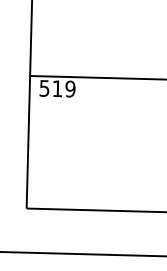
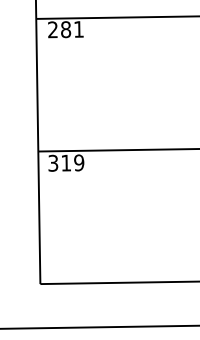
text: (44, 87) -> (53, 162), 519 -> 319

